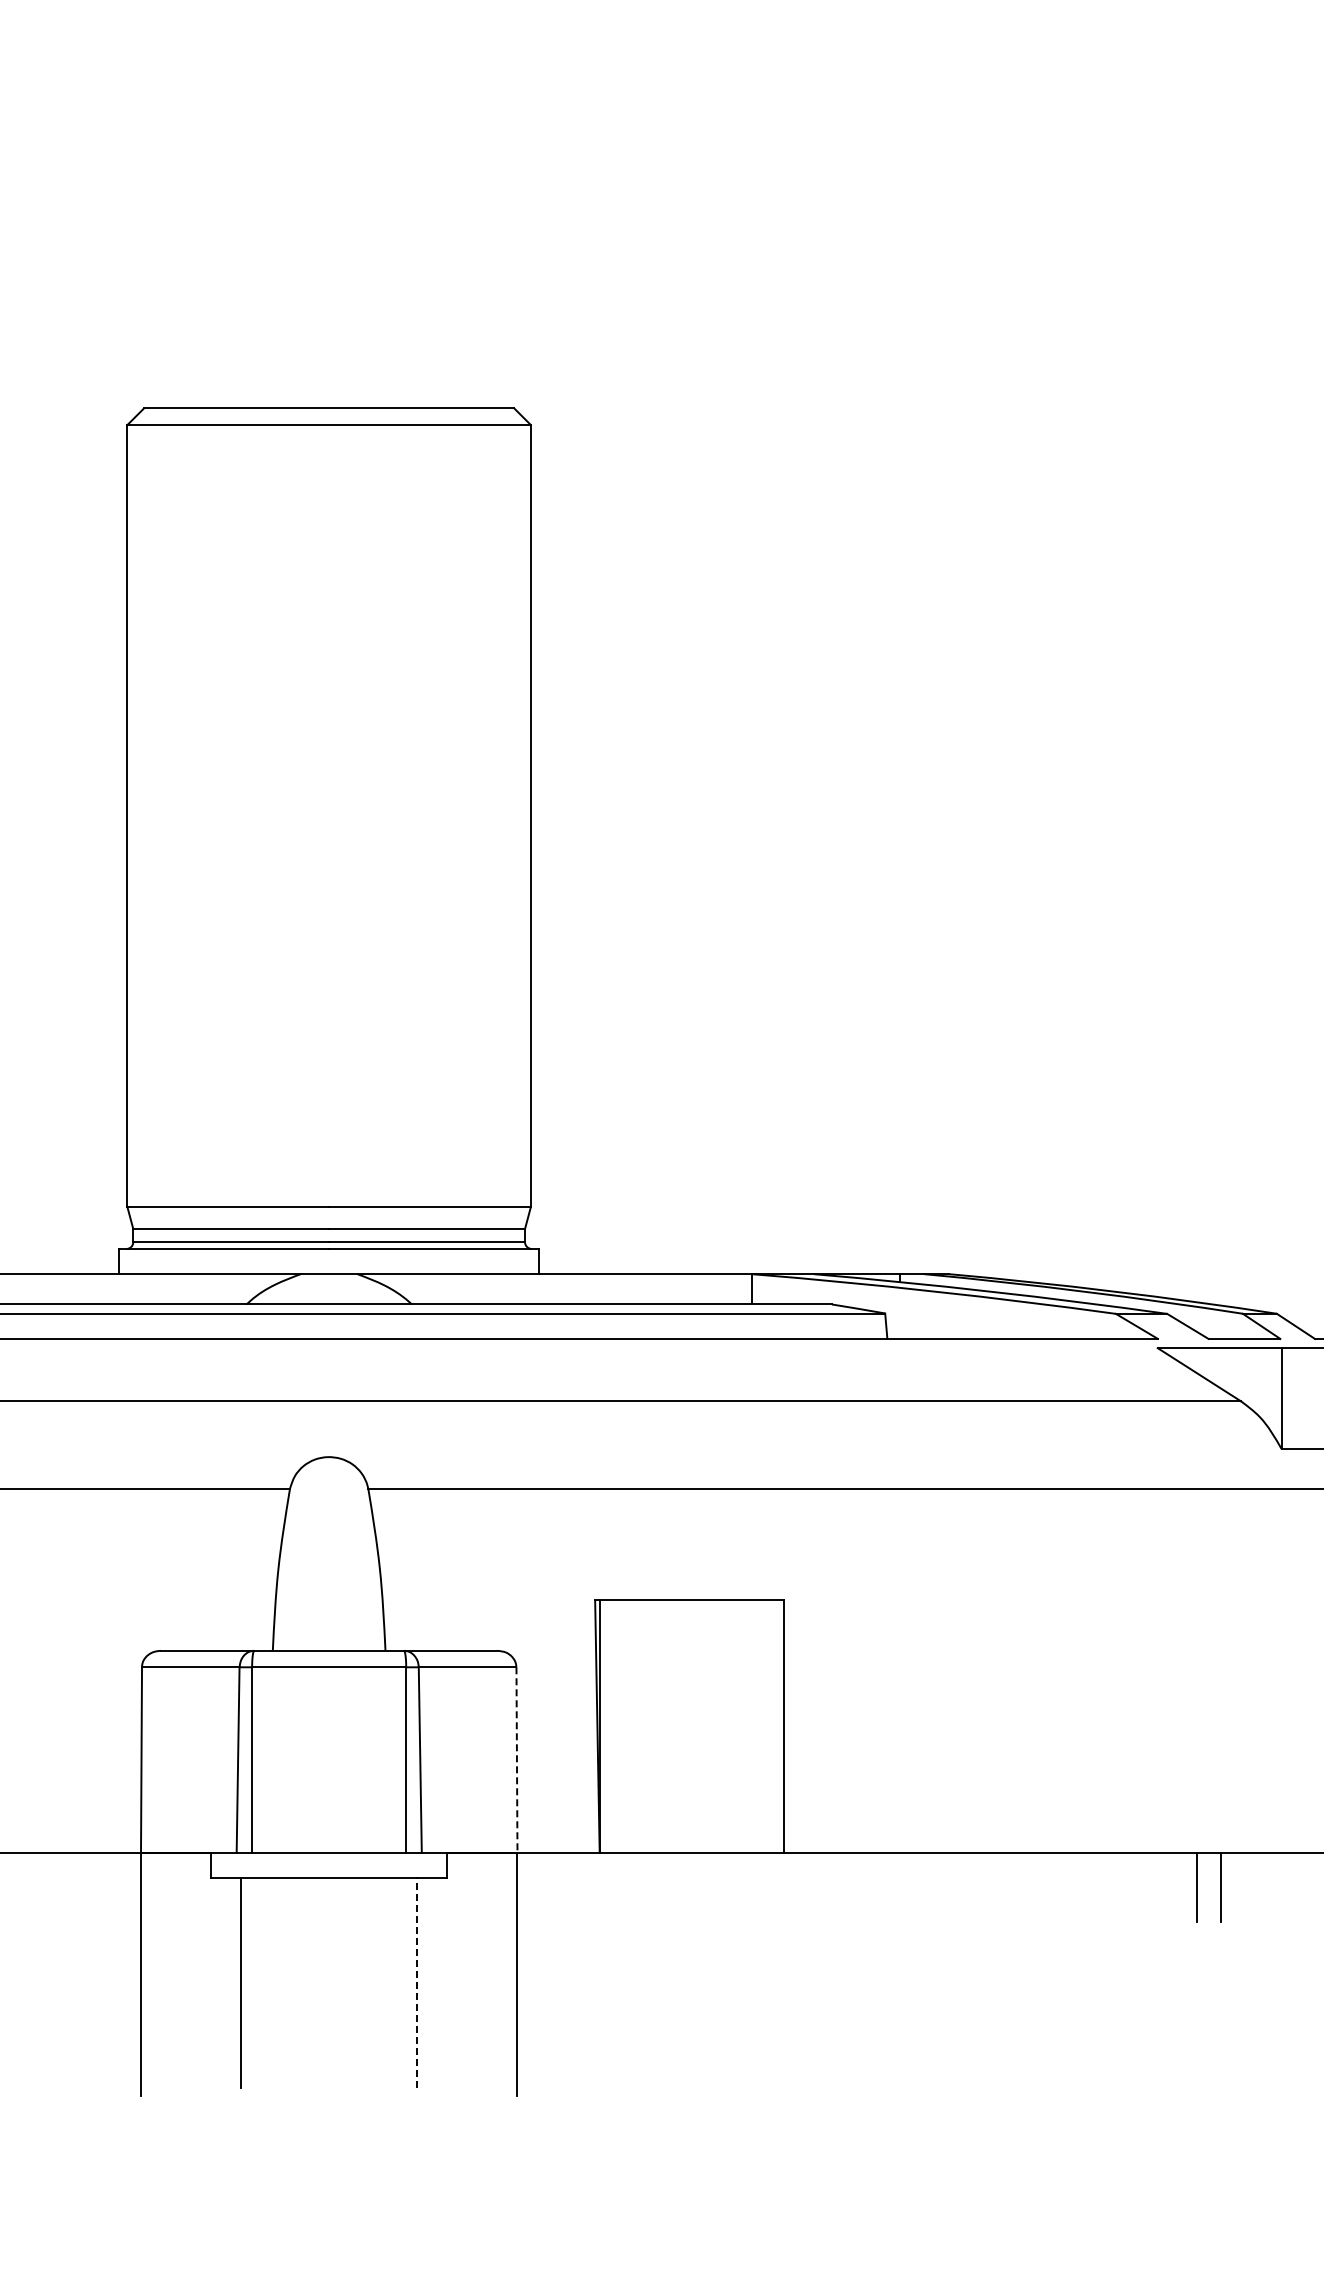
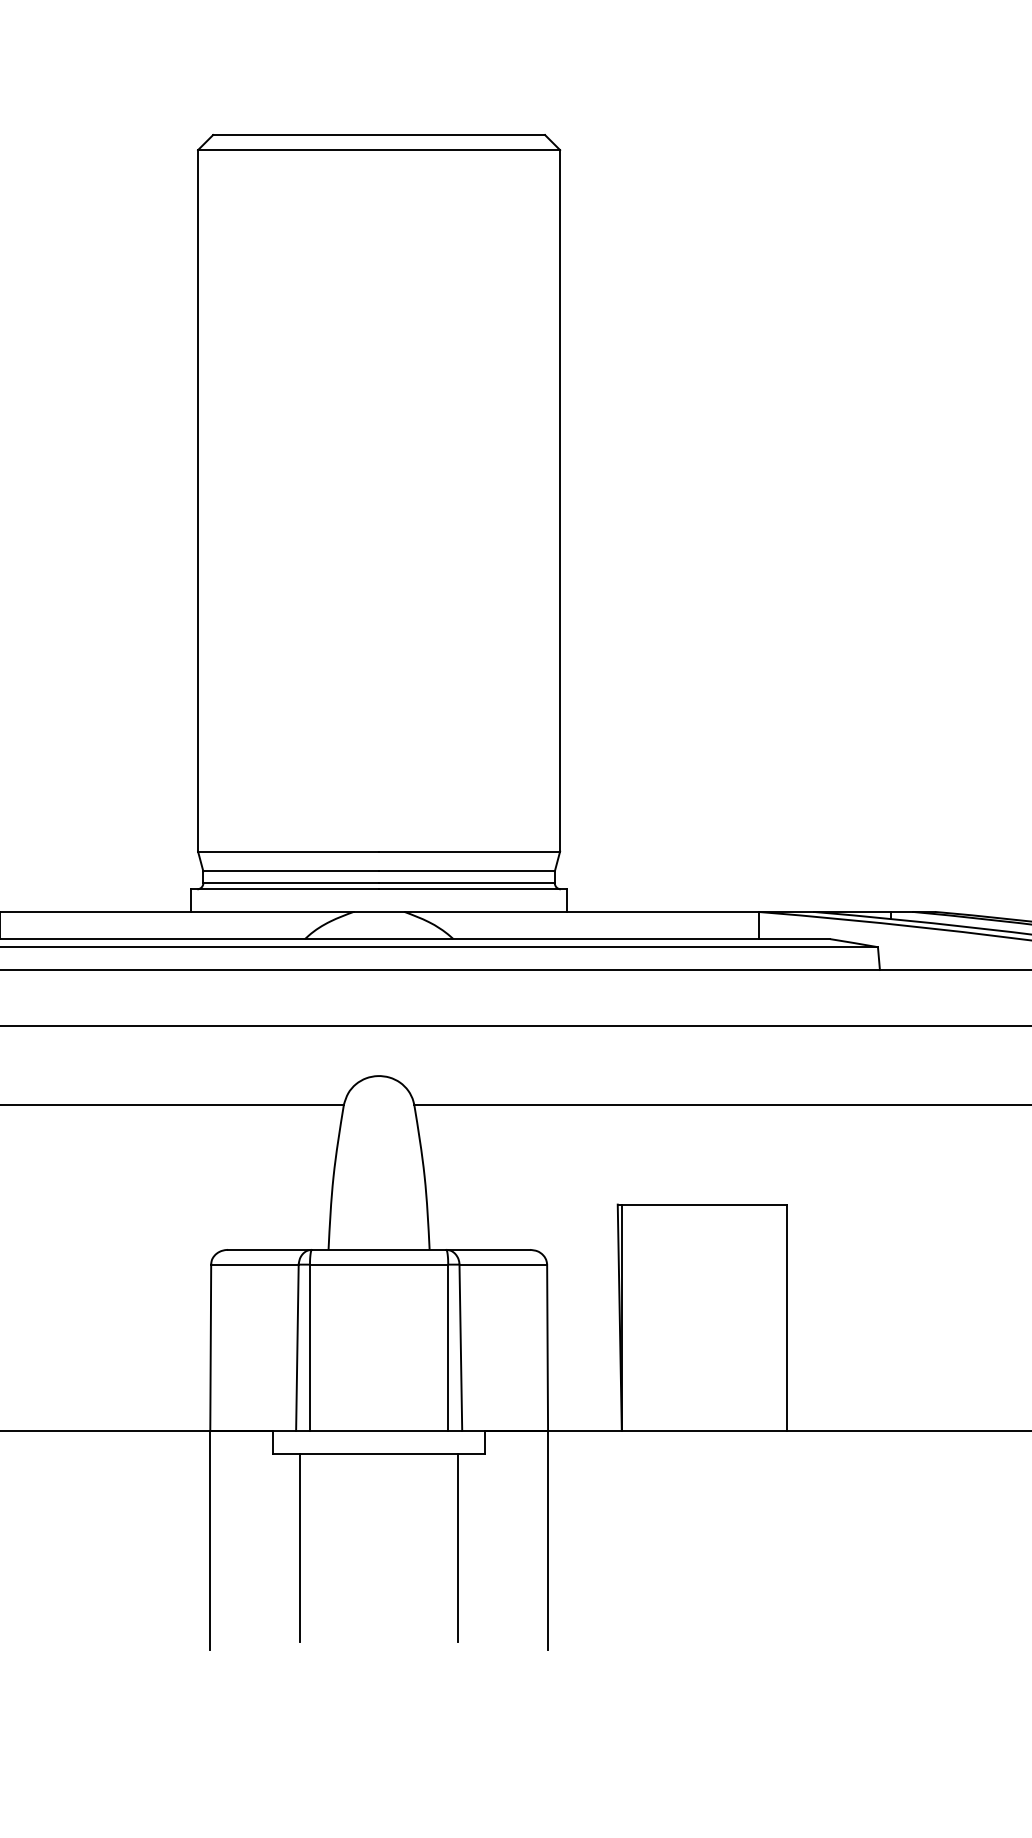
line: (516, 1759) -> (547, 1347), dashed -> solid
line: (417, 1982) -> (458, 1547), dashed -> solid

